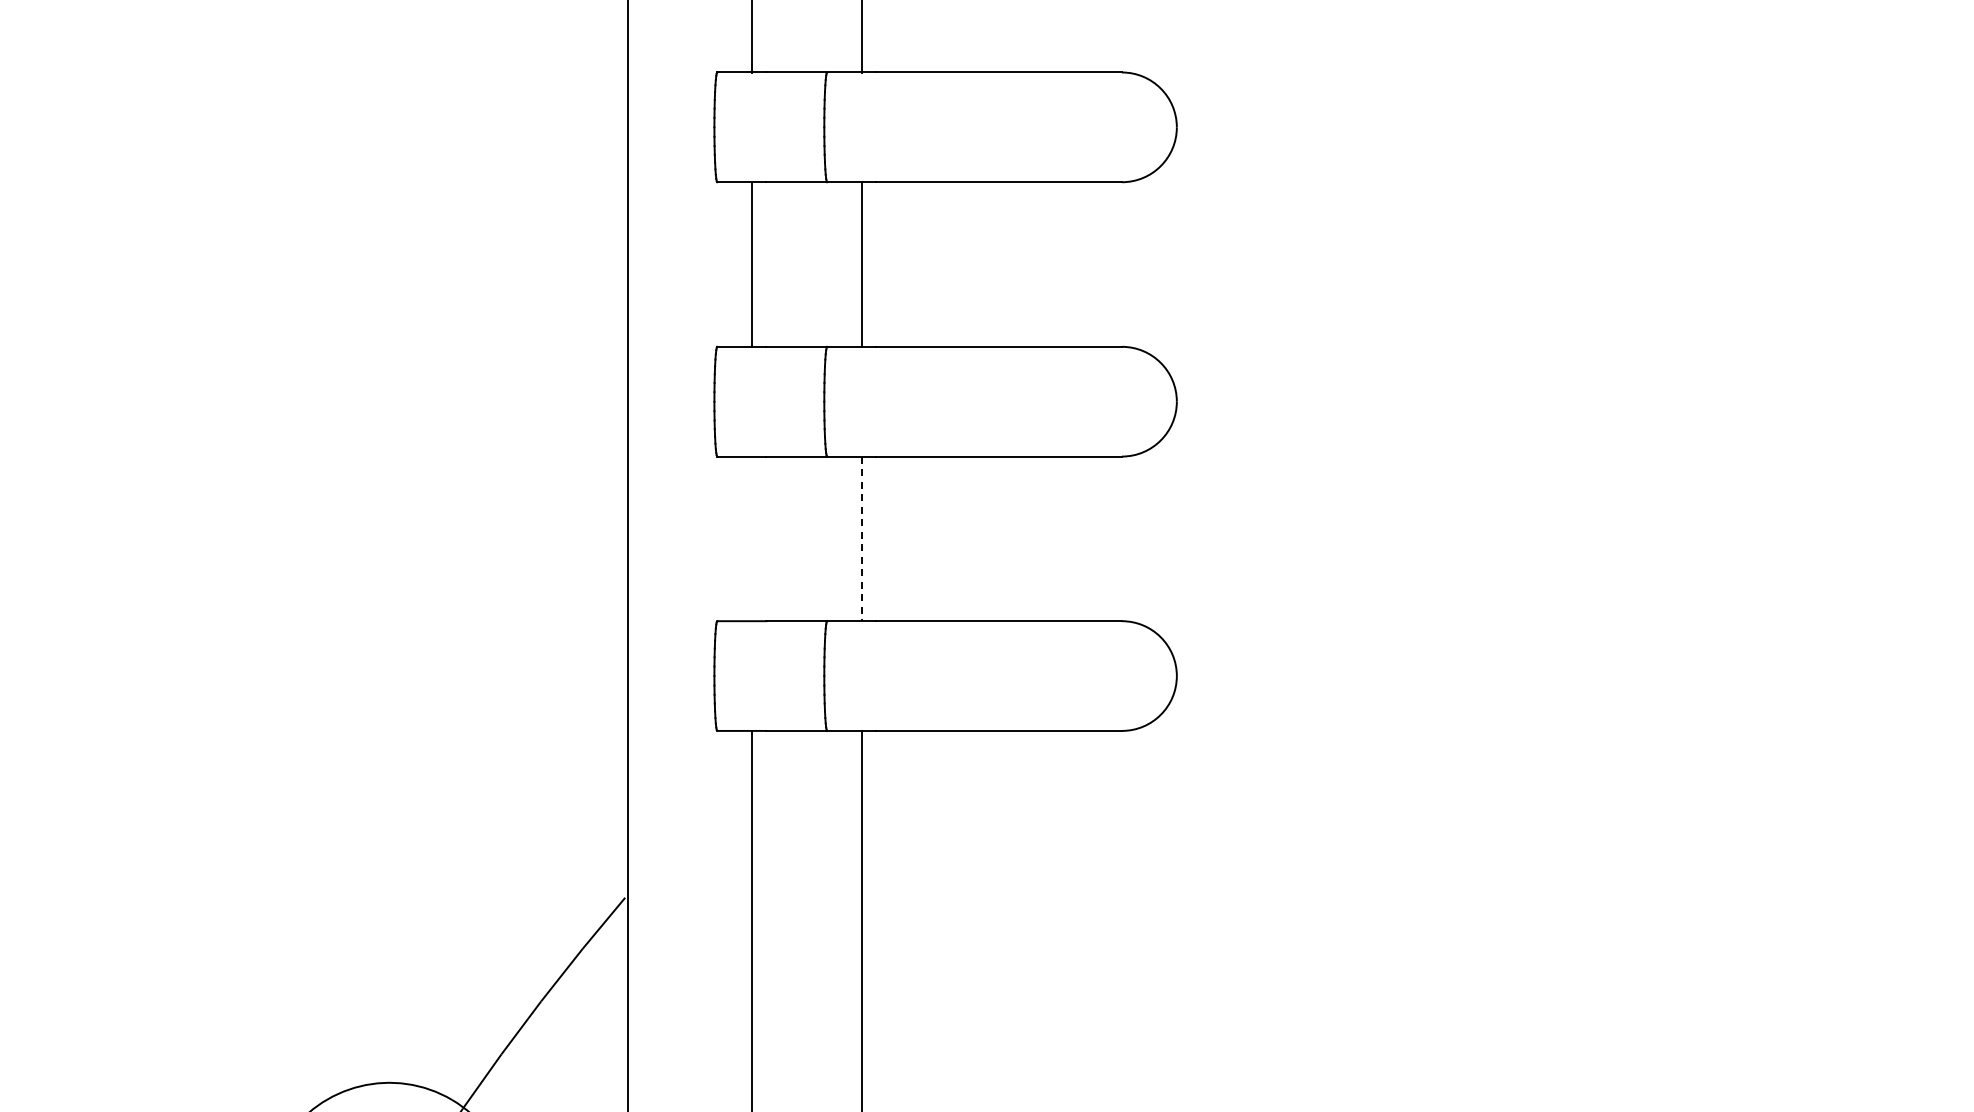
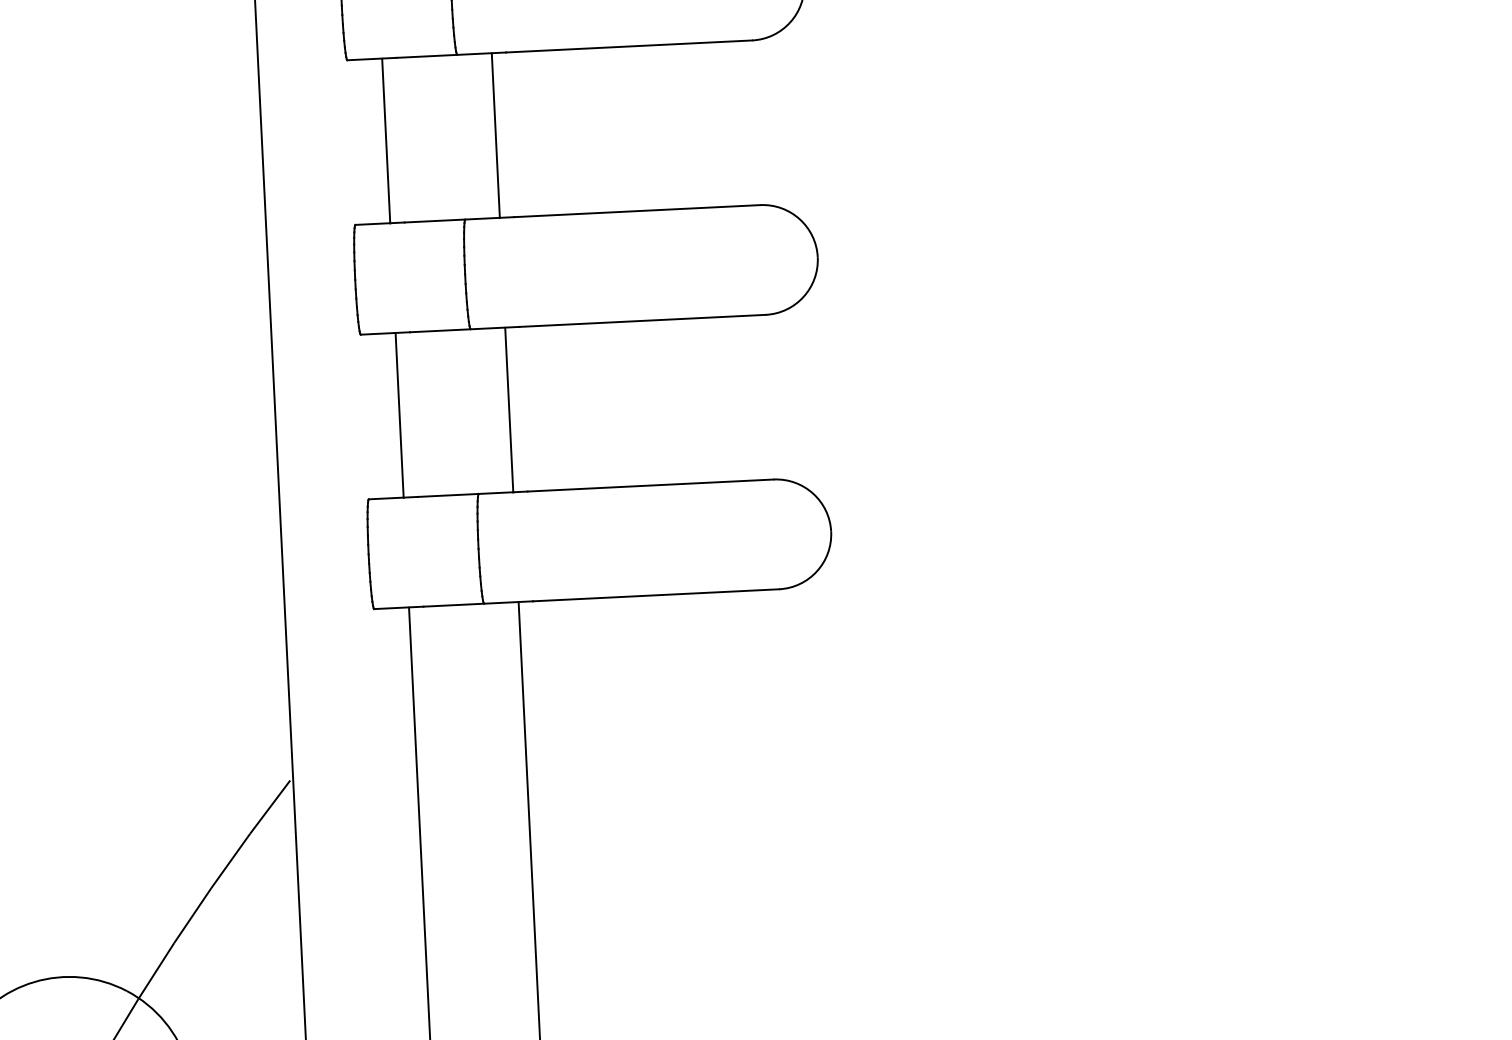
line: (752, 538) -> (400, 414), added
line: (861, 539) -> (509, 410), dashed -> solid

